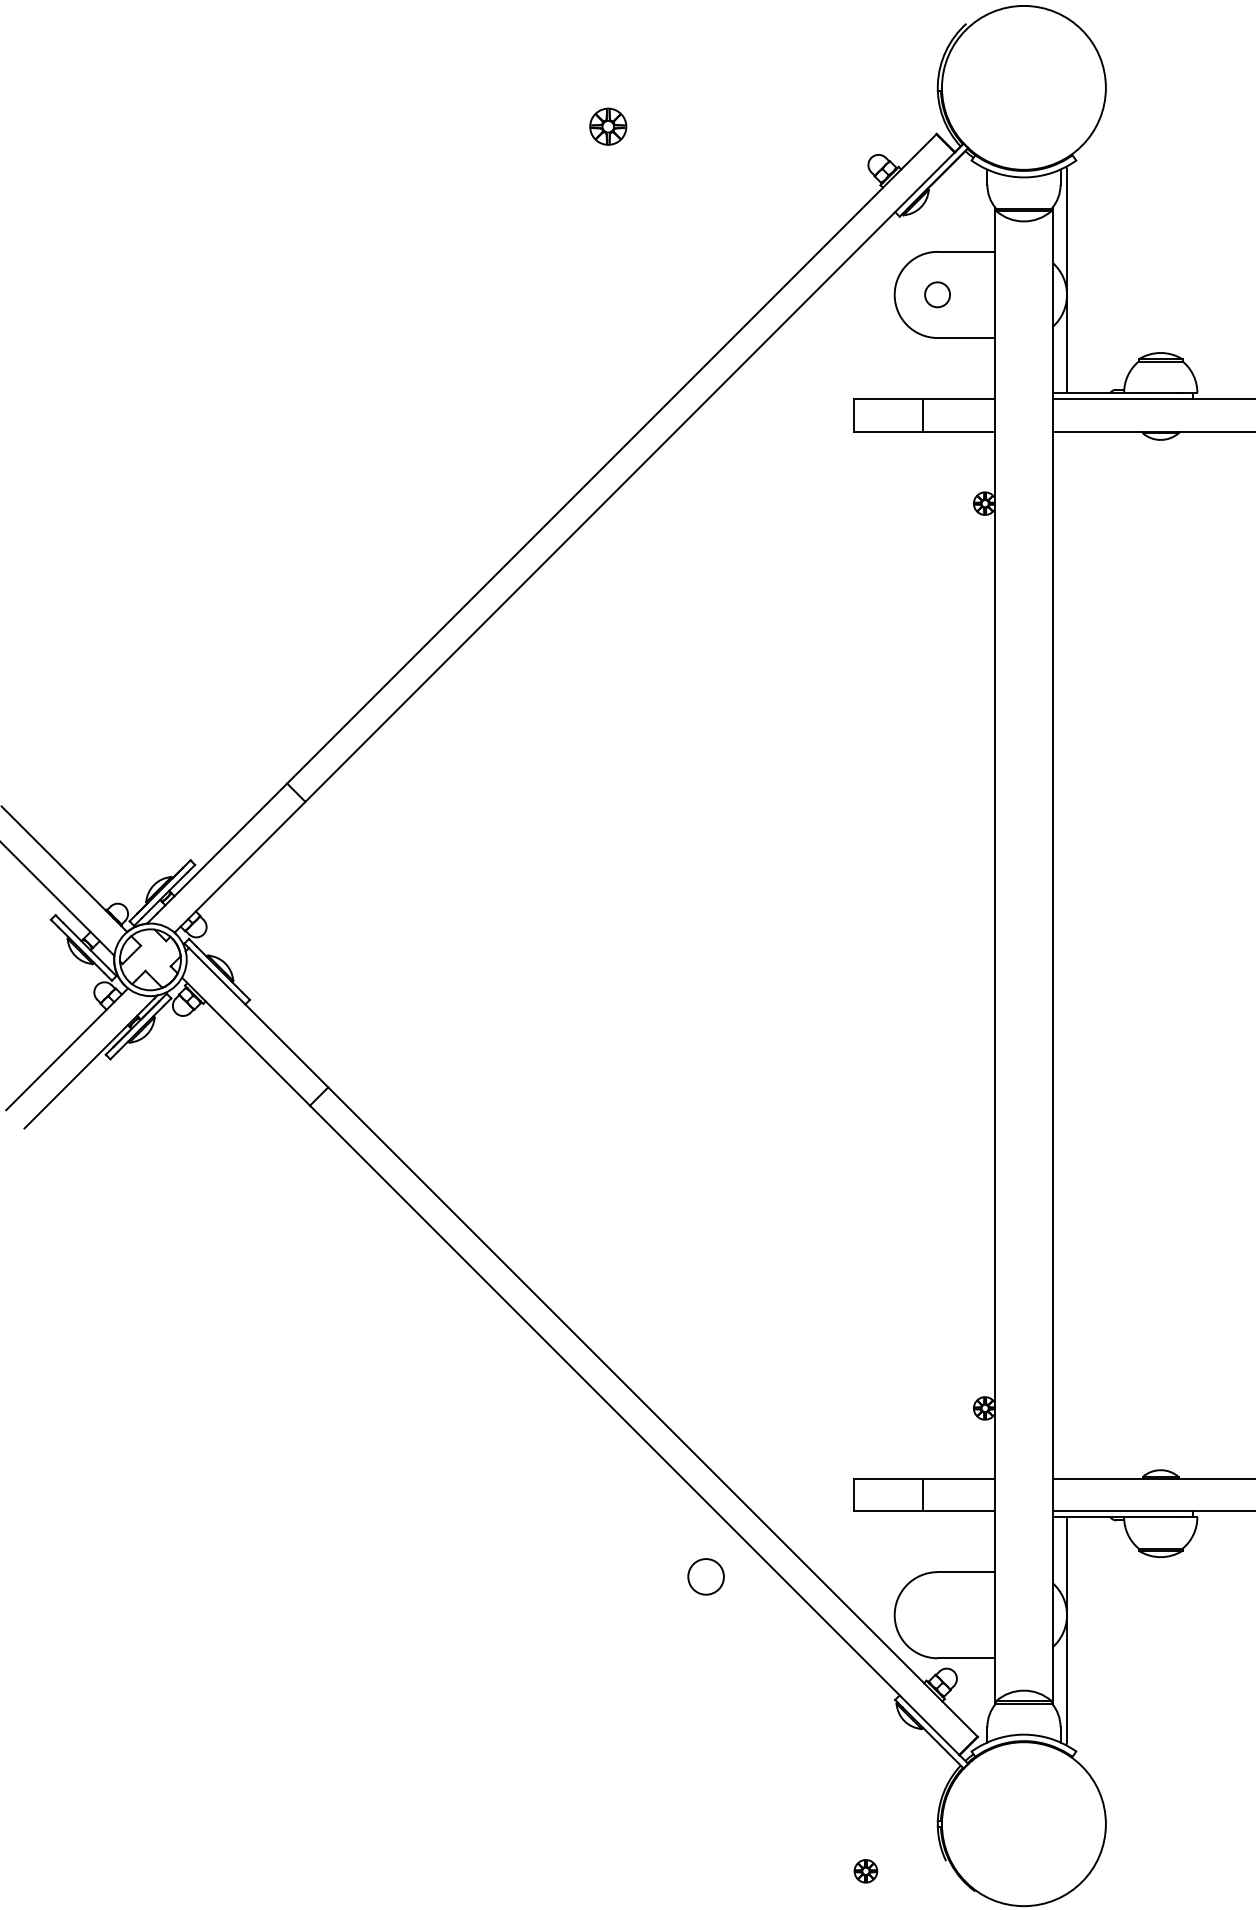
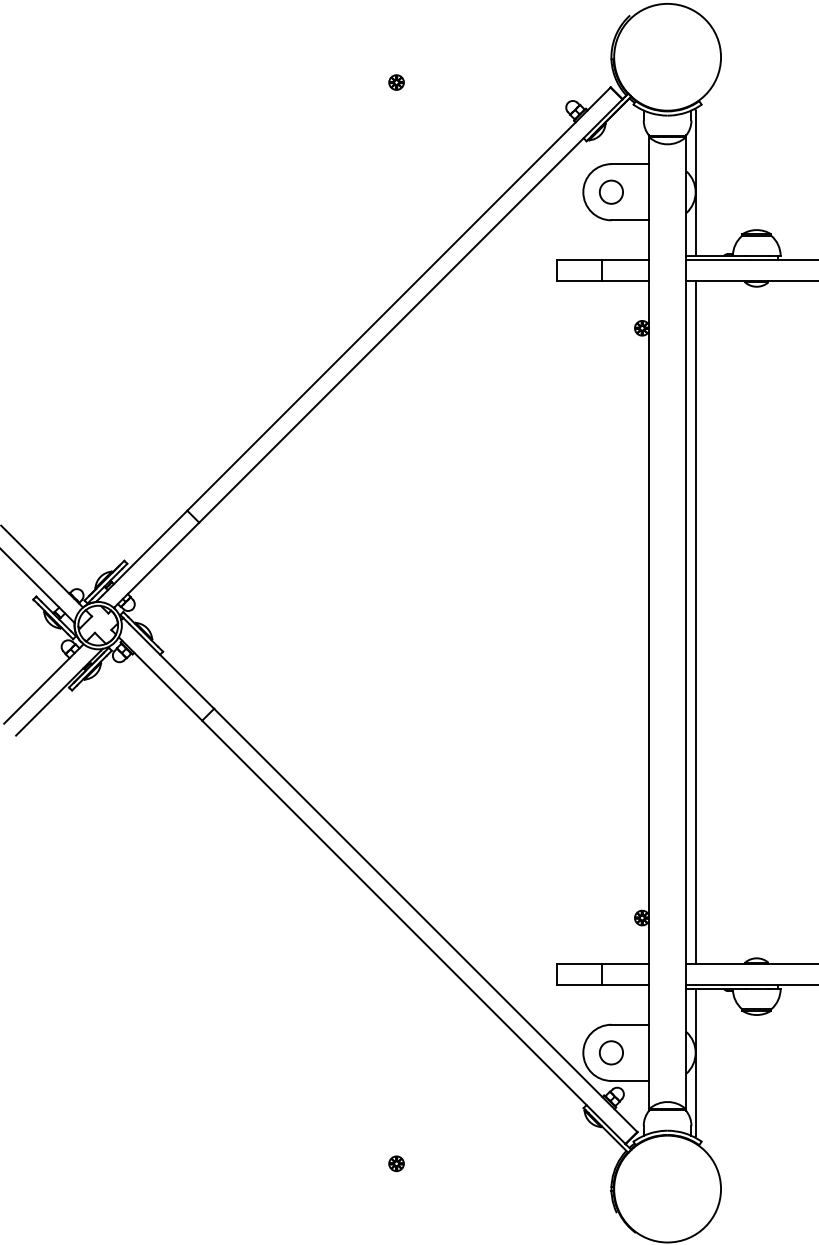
part: (608, 126) -> (396, 82), size x0.62
circle: (936, 293) -> (610, 191), size x1.43
line: (1066, 955) -> (695, 622), added
circle: (704, 1576) -> (610, 1052), moved
part: (865, 1870) -> (396, 1163), moved

